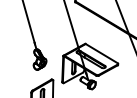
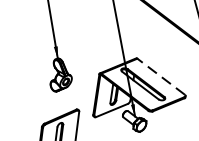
line: (101, 53) -> (160, 76), solid -> dashed

